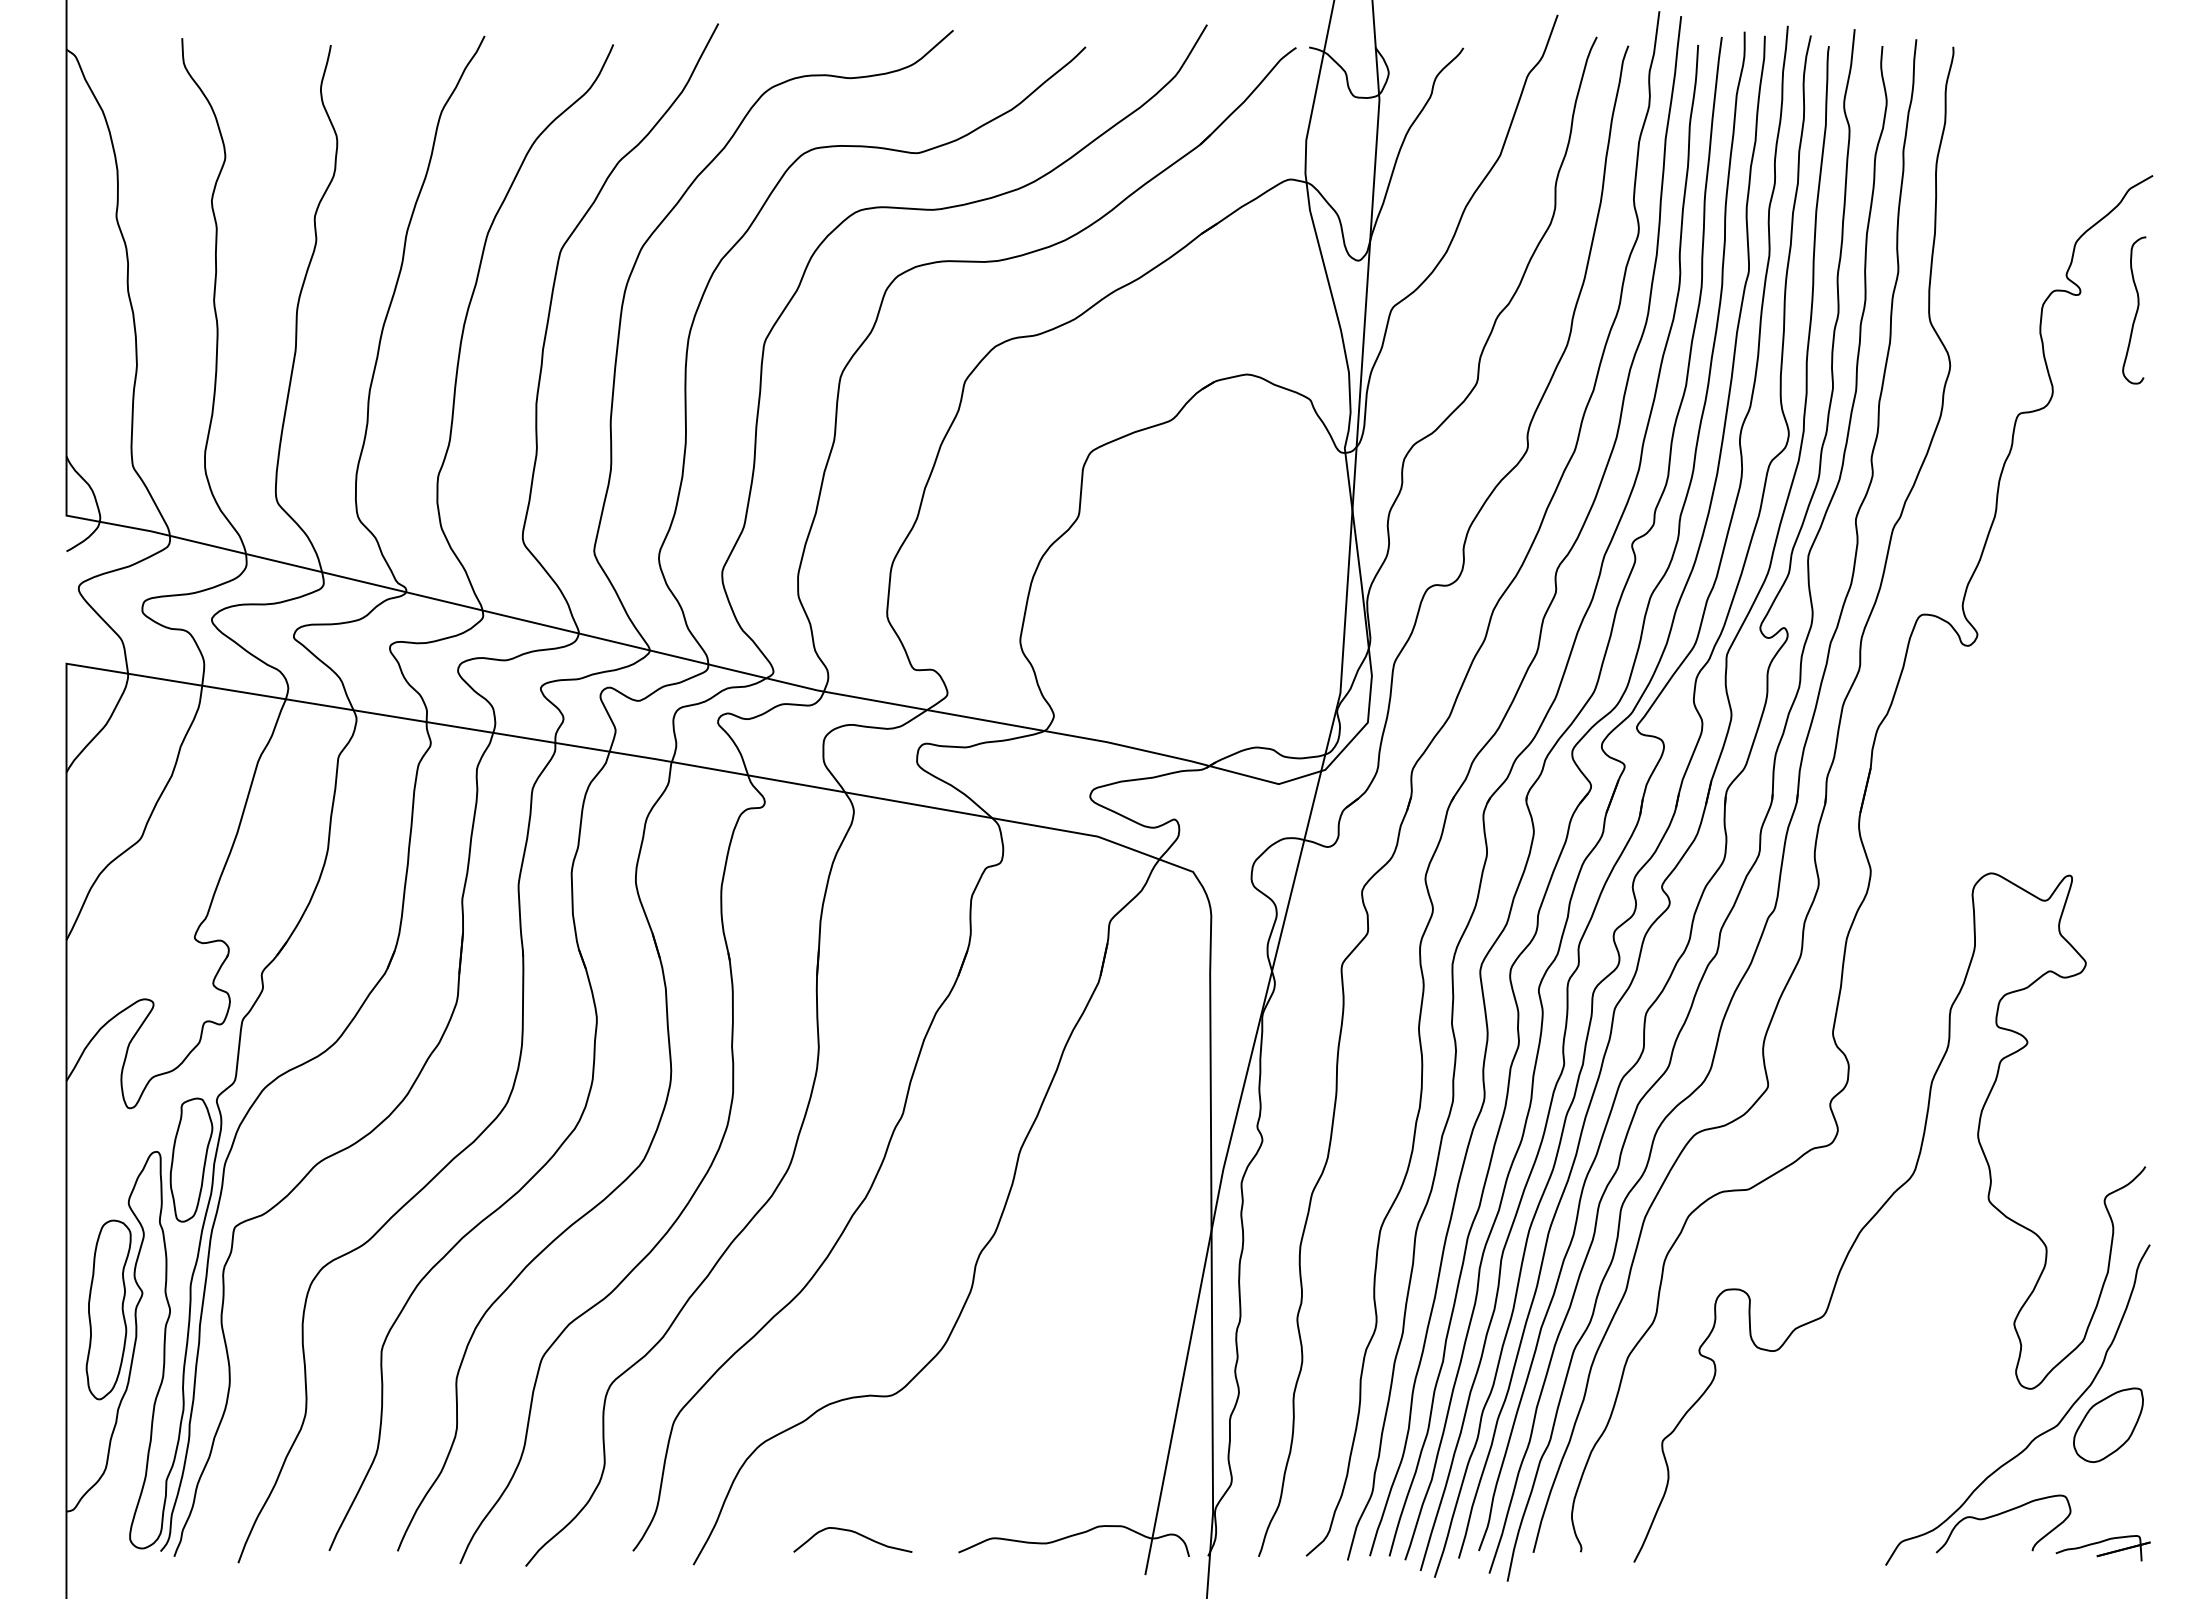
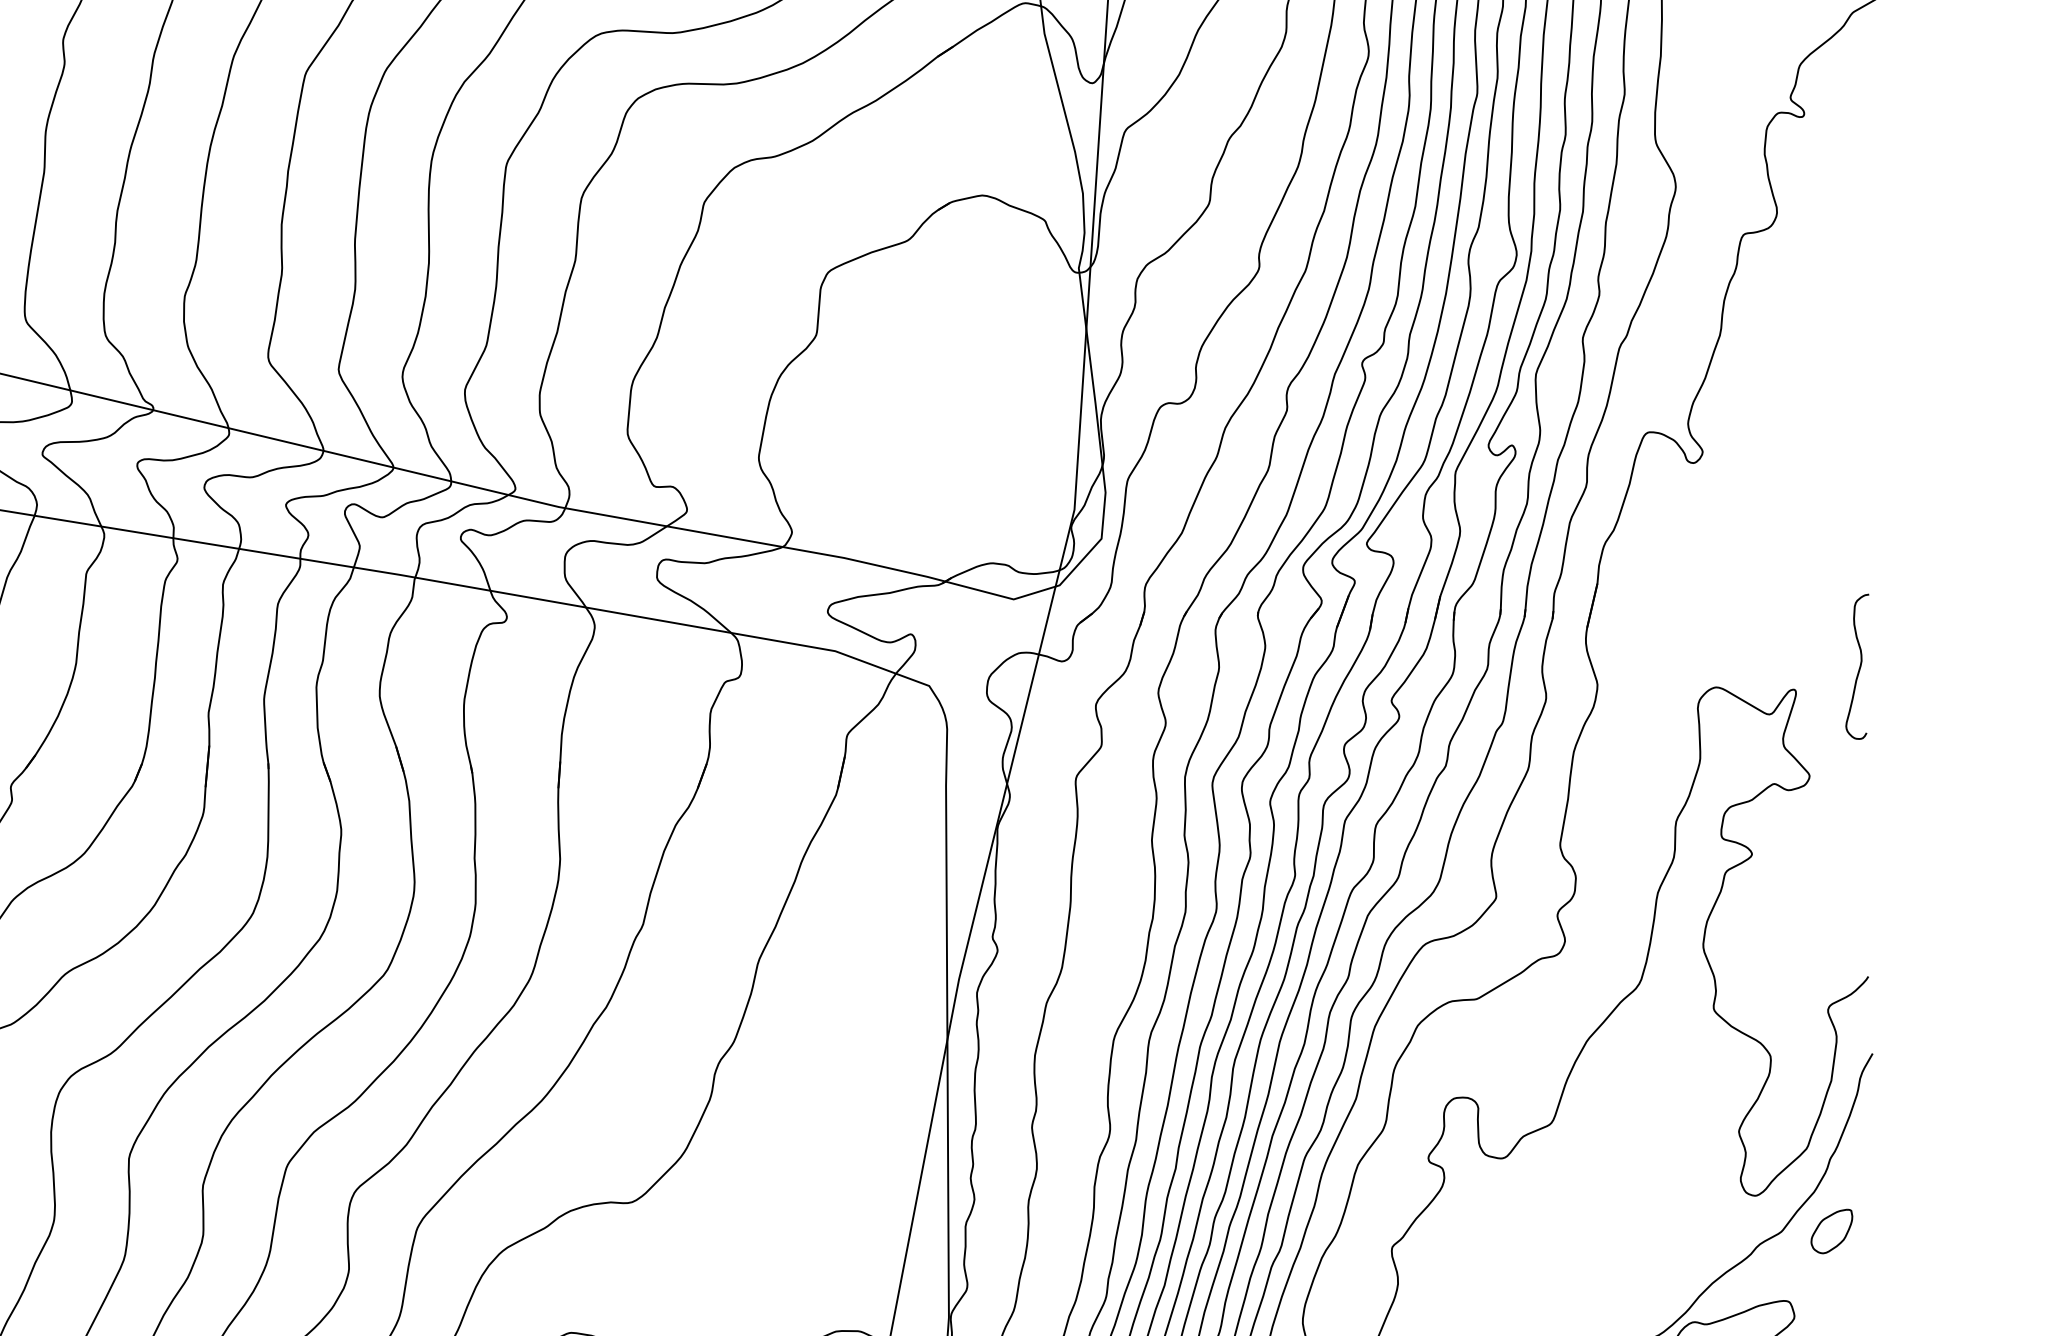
curve: (2136, 310) -> (1859, 666), moved
part: (2108, 1424) -> (1831, 1230), size x0.6

